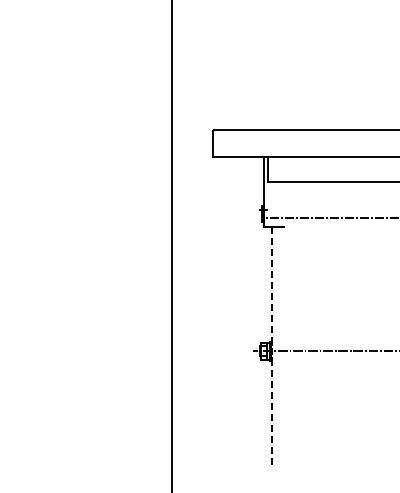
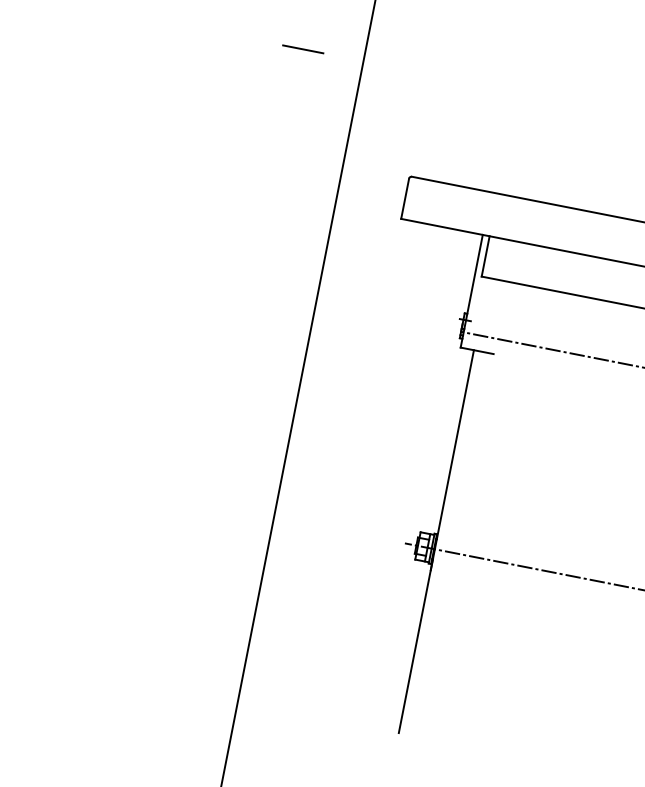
line: (133, 65) -> (302, 47), added
line: (271, 346) -> (435, 541), dashed -> solid

